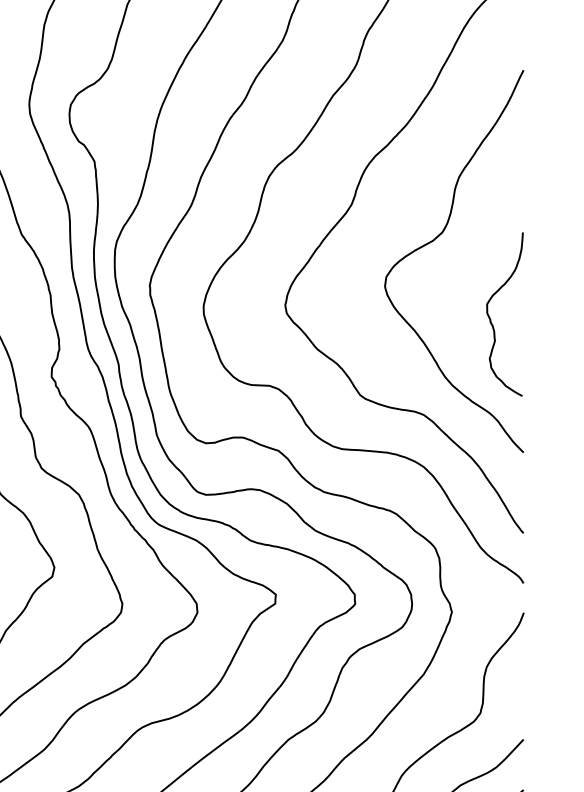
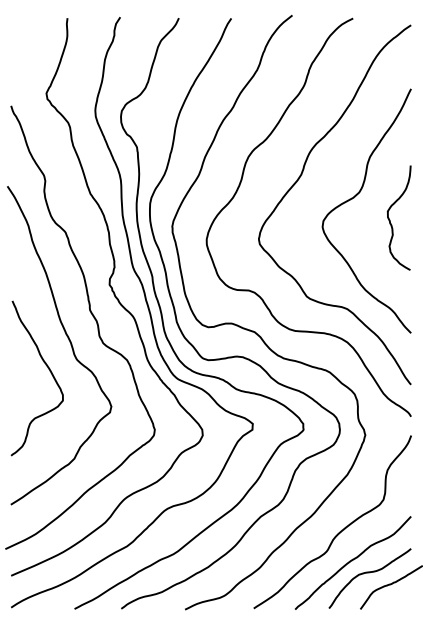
curve: (491, 316) -> (390, 219), moved

